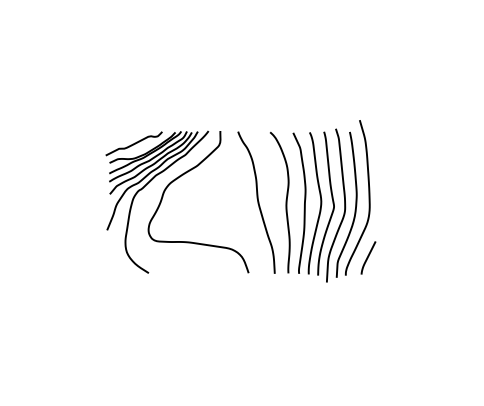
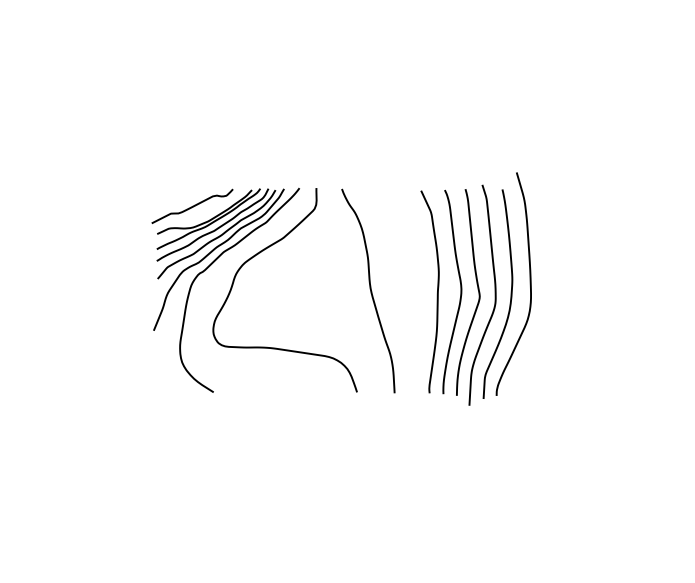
curve: (285, 202) -> (409, 290), removed
curve: (368, 257) -> (529, 369), removed

